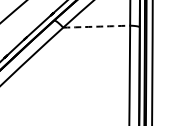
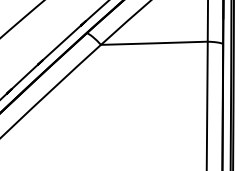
arc: (96, 26) -> (154, 43), dashed -> solid

